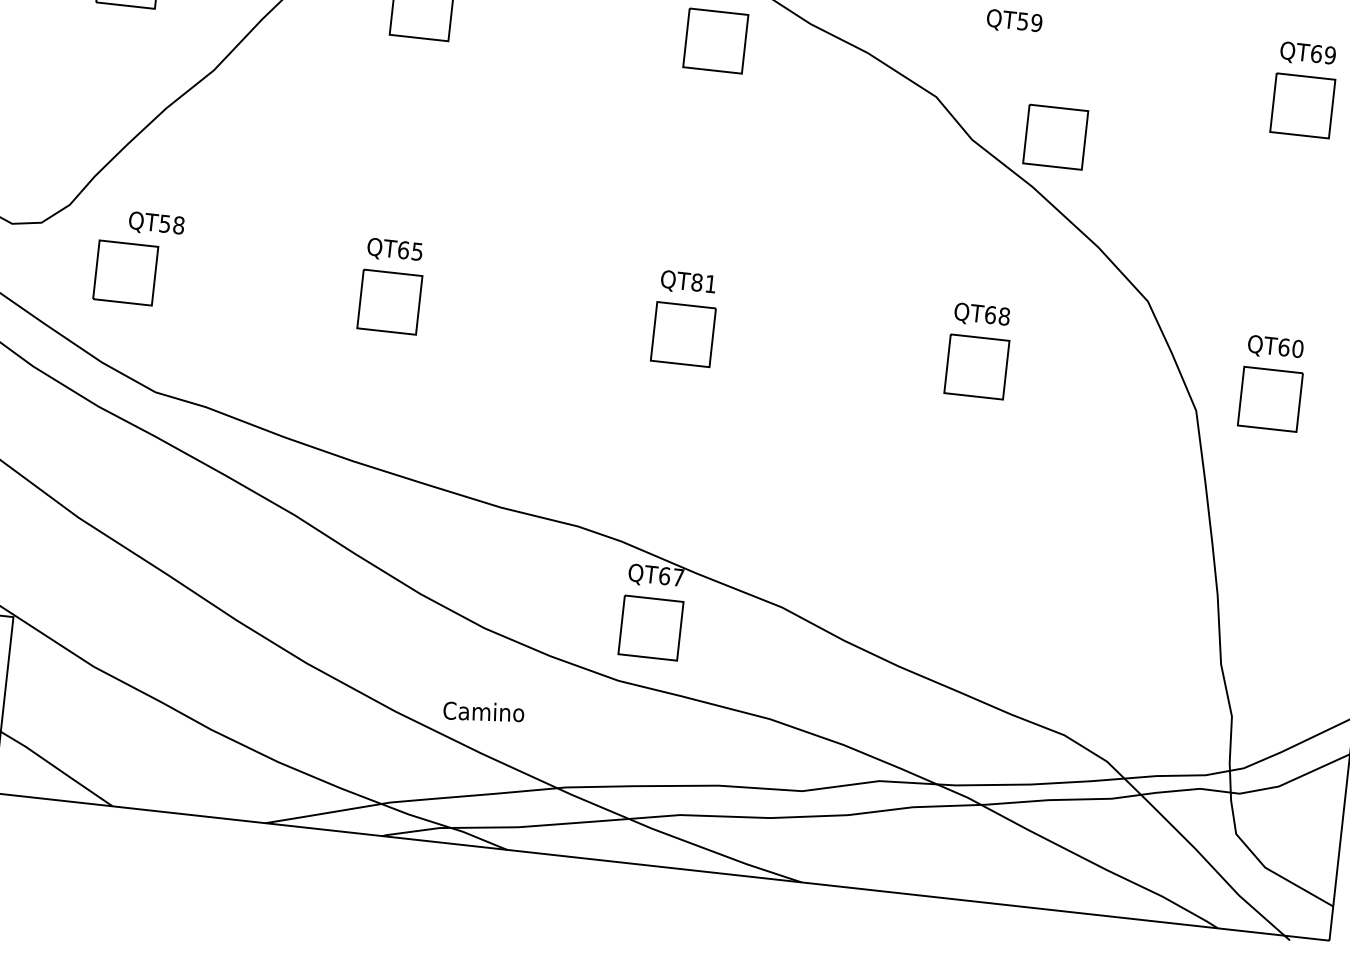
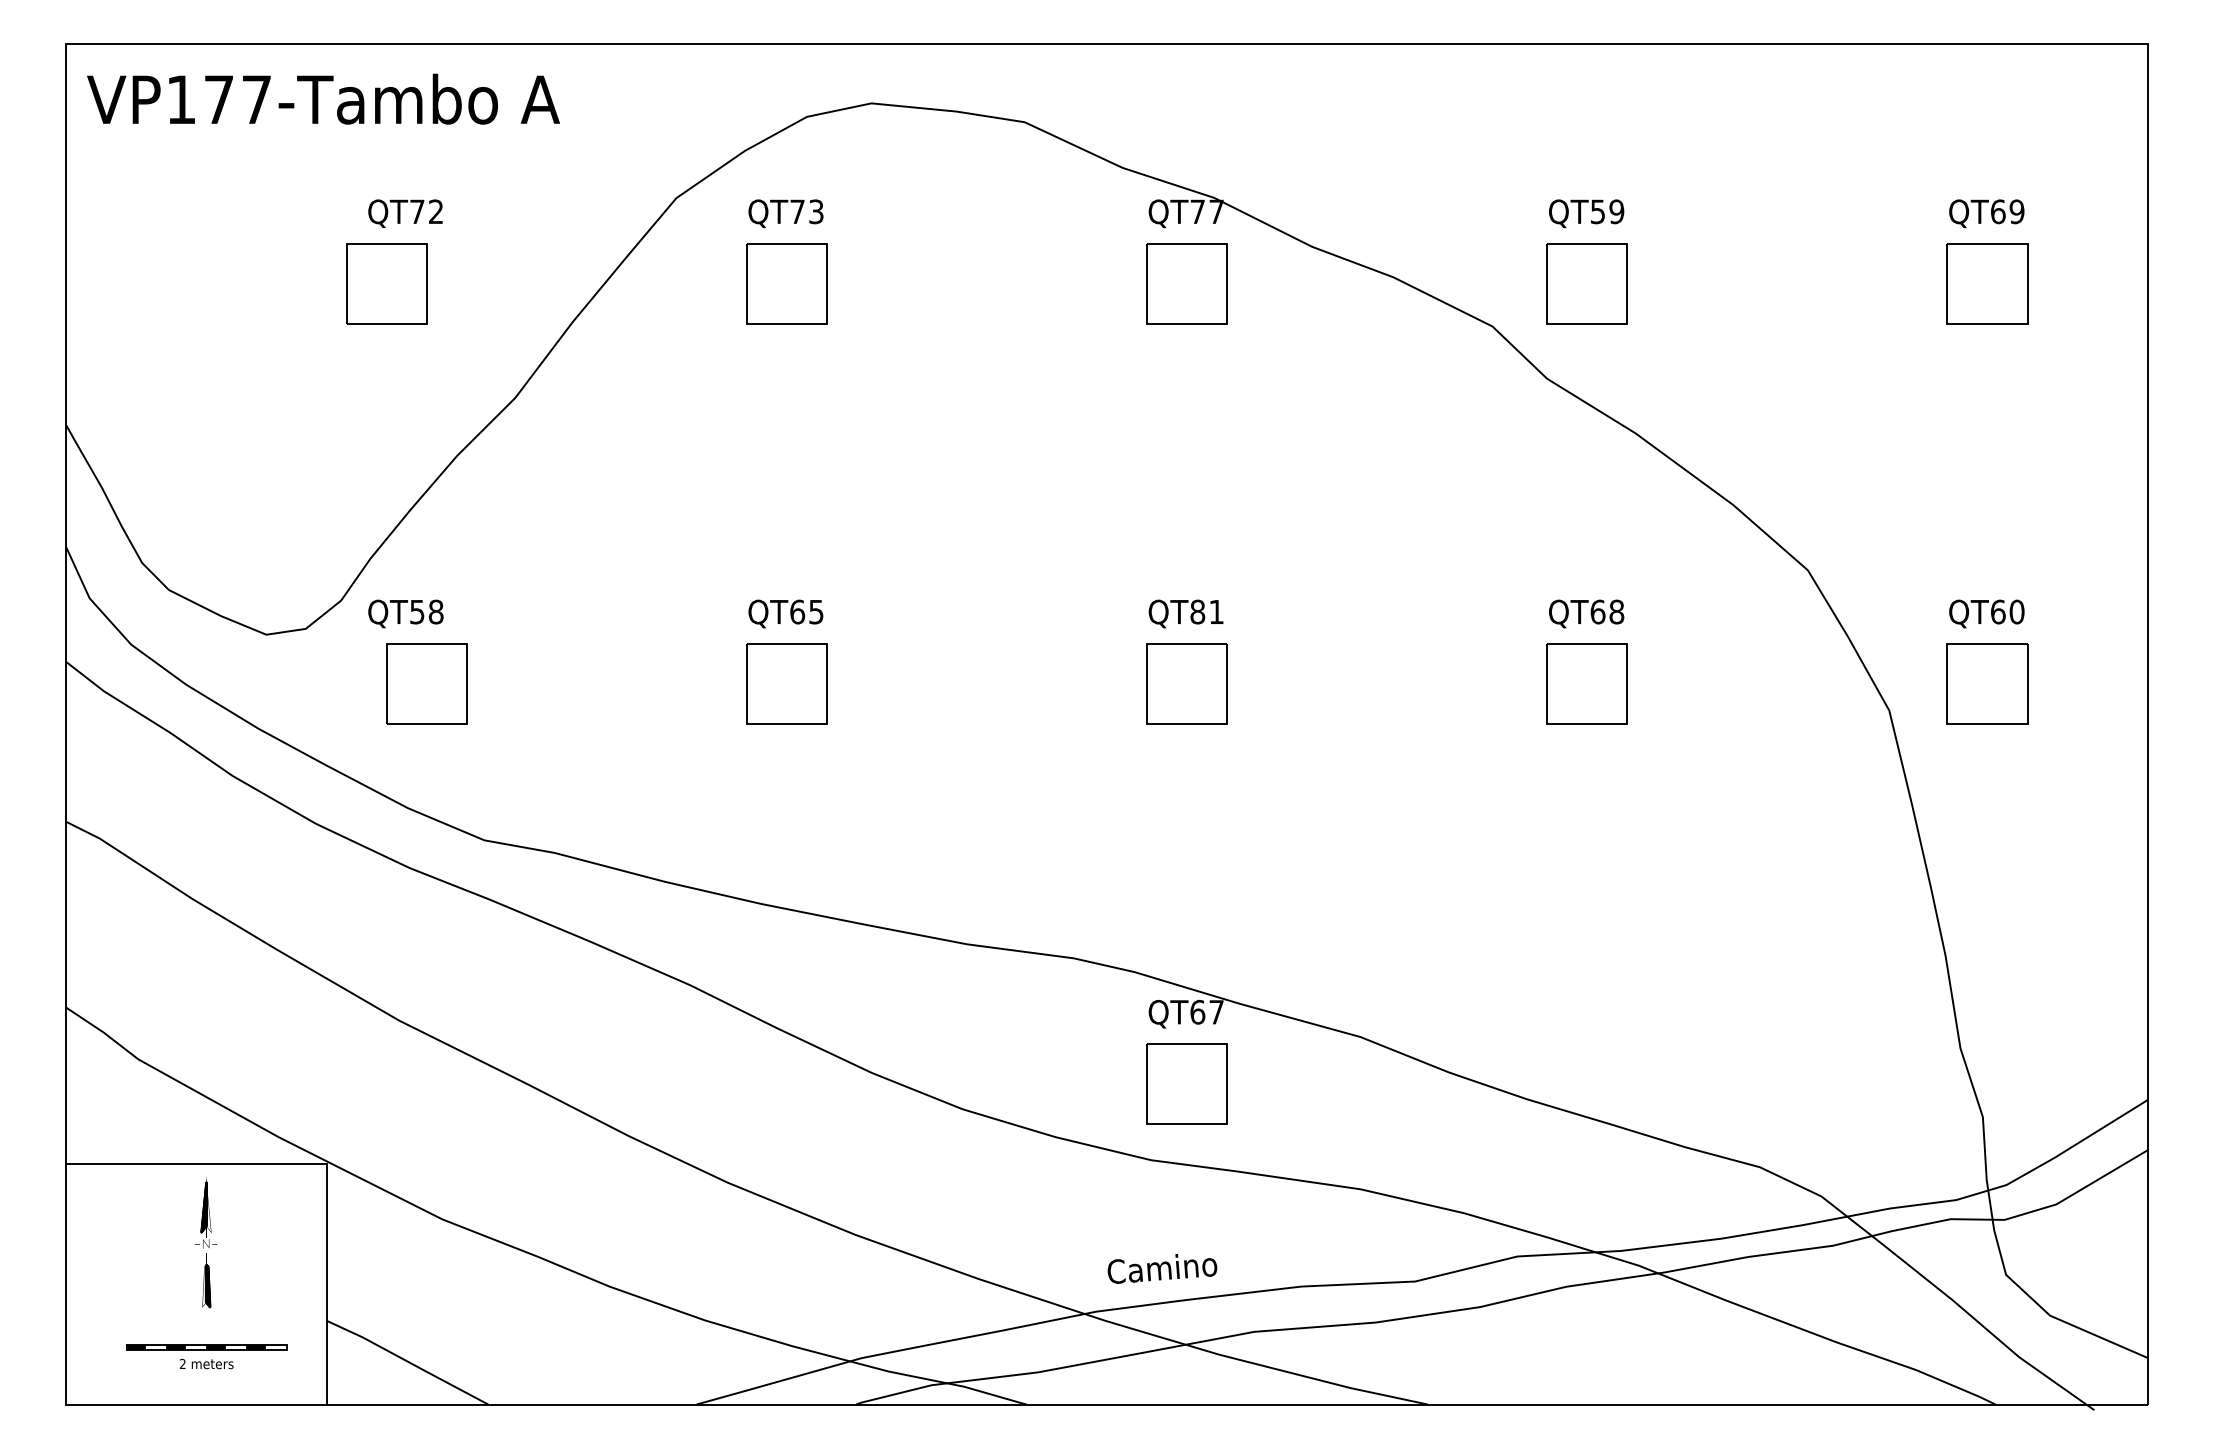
part: (1055, 136) -> (1586, 283), moved
text: (156, 223) -> (405, 613), moved
text: (483, 712) -> (1162, 1268), moved

